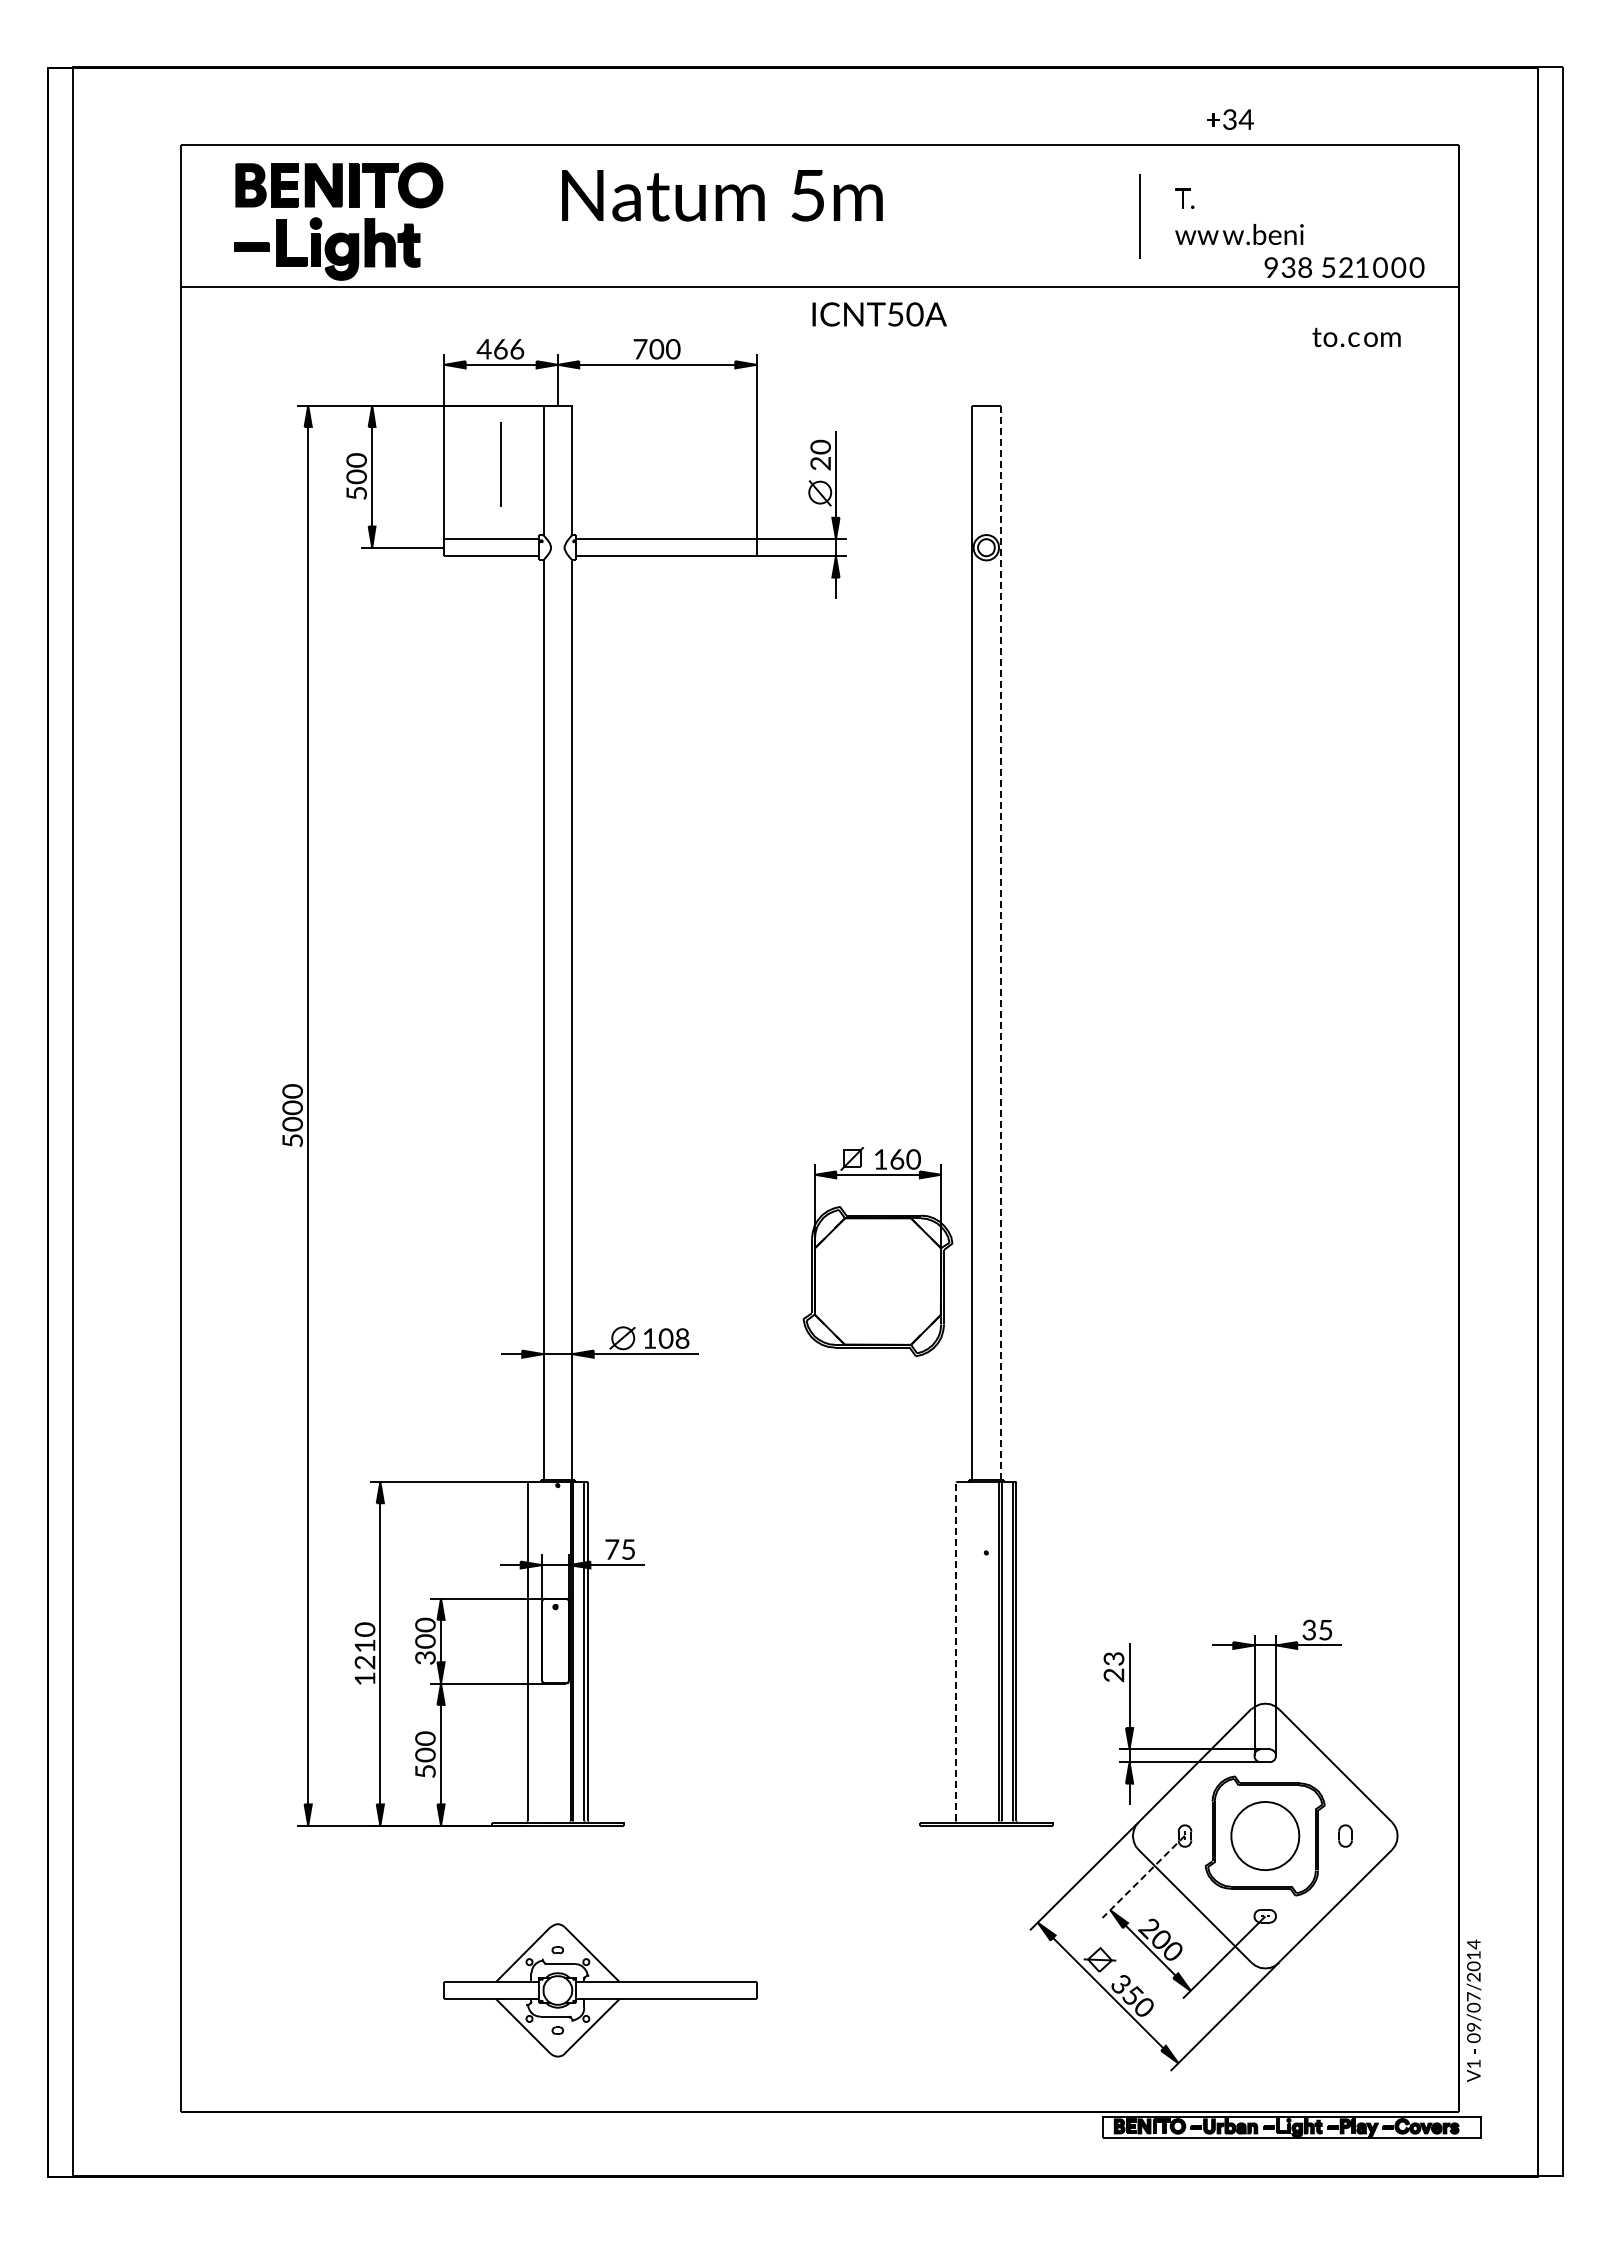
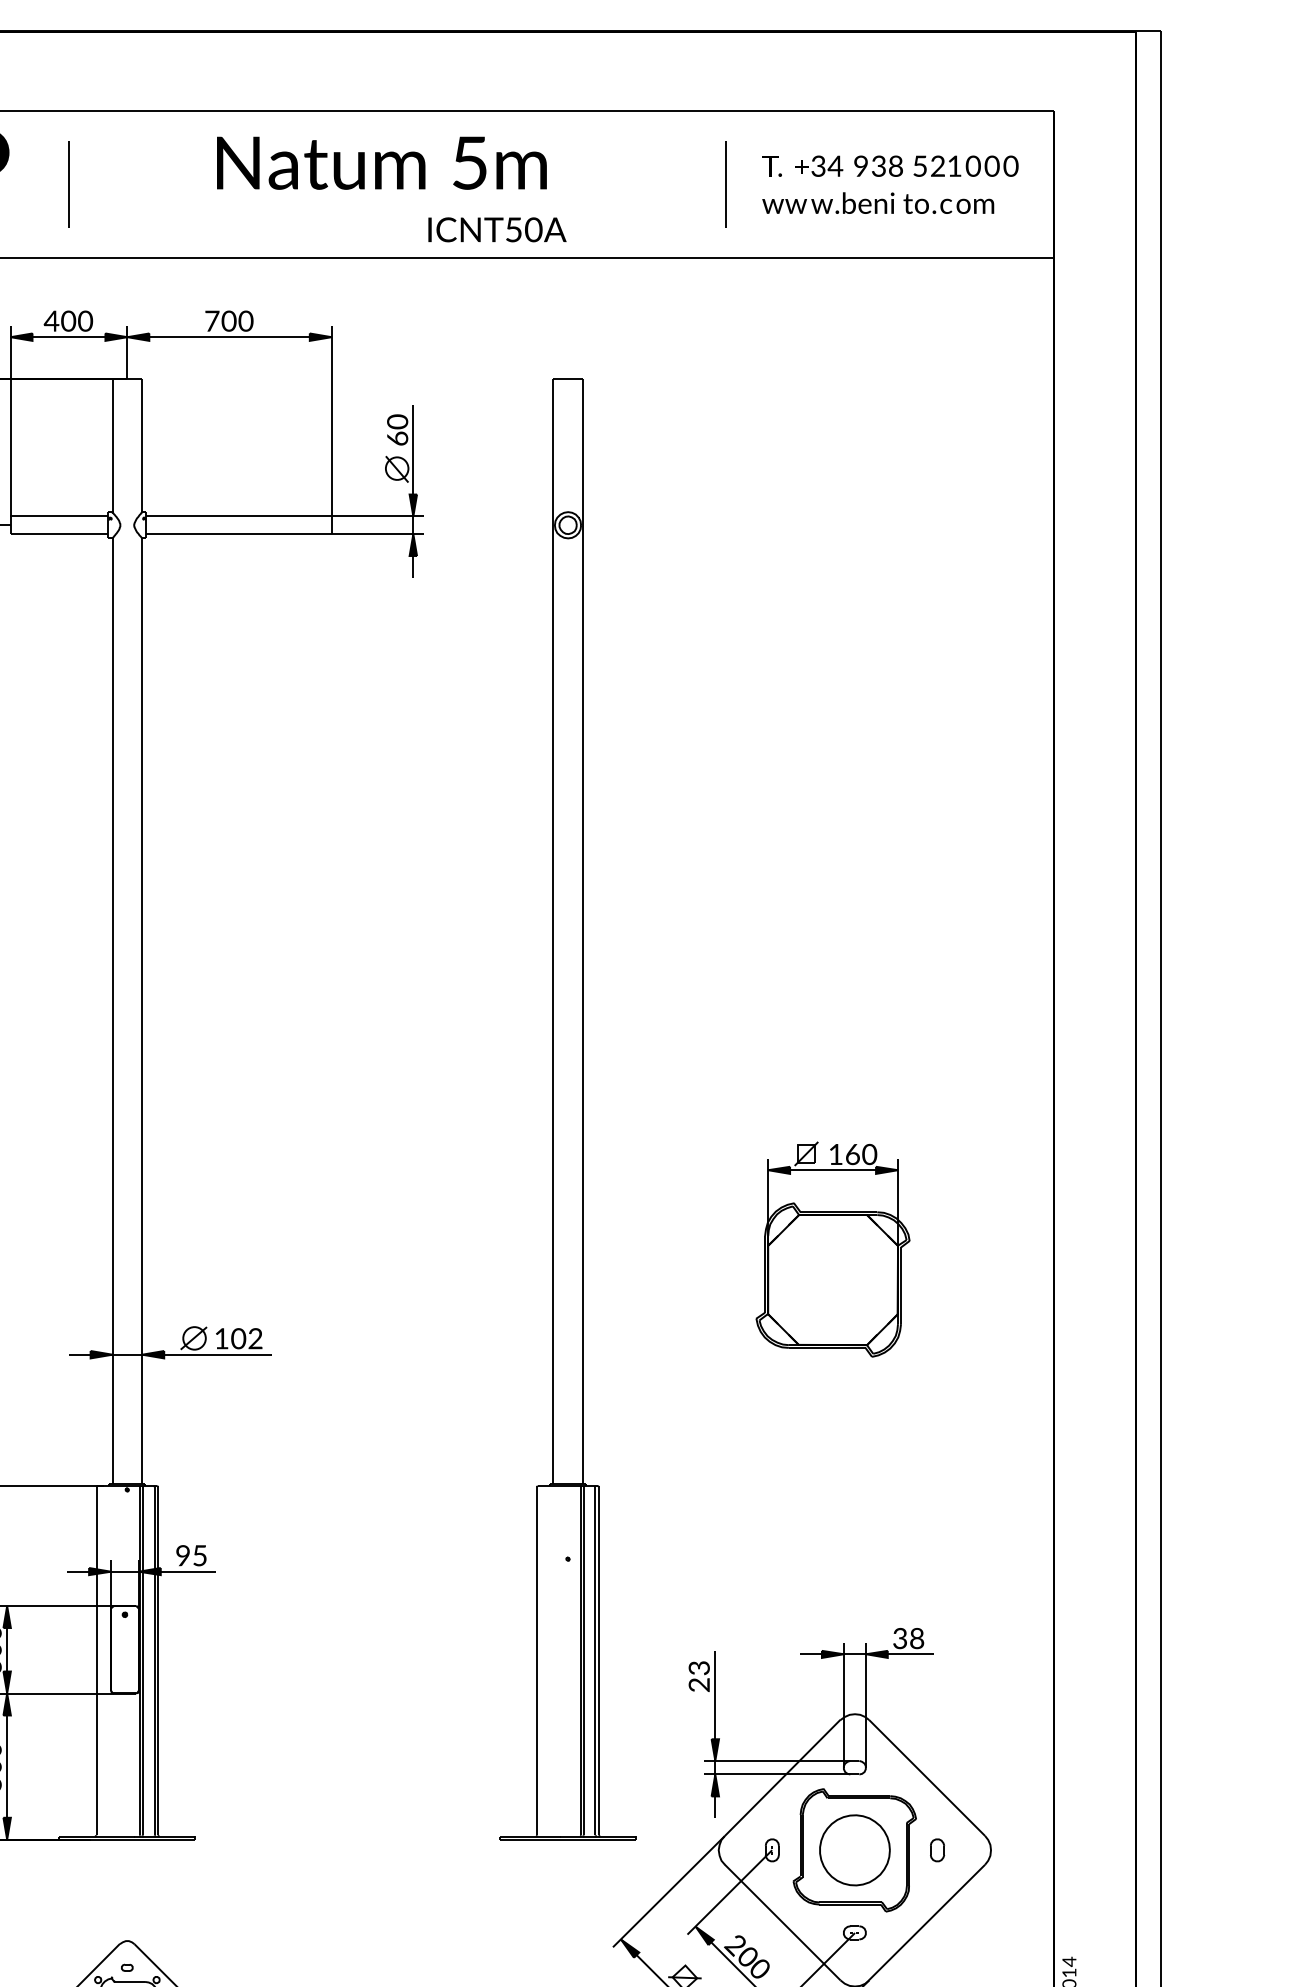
text: (1230, 119) -> (819, 166), moved
text: (722, 195) -> (382, 163), moved
text: (1344, 267) -> (936, 166), moved
text: (879, 314) -> (497, 229), moved
text: (1356, 337) -> (948, 204), moved
text: (508, 348) -> (76, 320), 466 -> 400
text: (820, 463) -> (397, 438), 20 -> 60
line: (500, 464) -> (68, 184), moved
line: (1000, 942) -> (582, 931), dashed -> solid
part: (877, 1251) -> (832, 1249), moved
text: (682, 1339) -> (255, 1339), 108 -> 102
text: (612, 1549) -> (183, 1555), 75 -> 95
text: (1325, 1629) -> (916, 1637), 35 -> 38
line: (956, 1651) -> (537, 1660), dashed -> solid
line: (1143, 1877) -> (729, 1892), dashed -> solid

